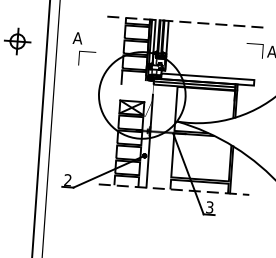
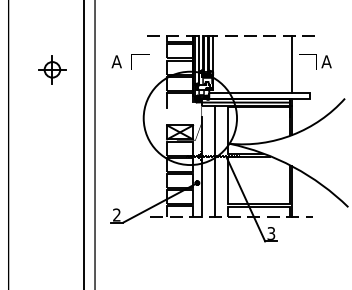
line: (87, 51) -> (140, 54), moved
line: (239, 52) -> (291, 64), added
line: (162, 136) -> (215, 160), added

